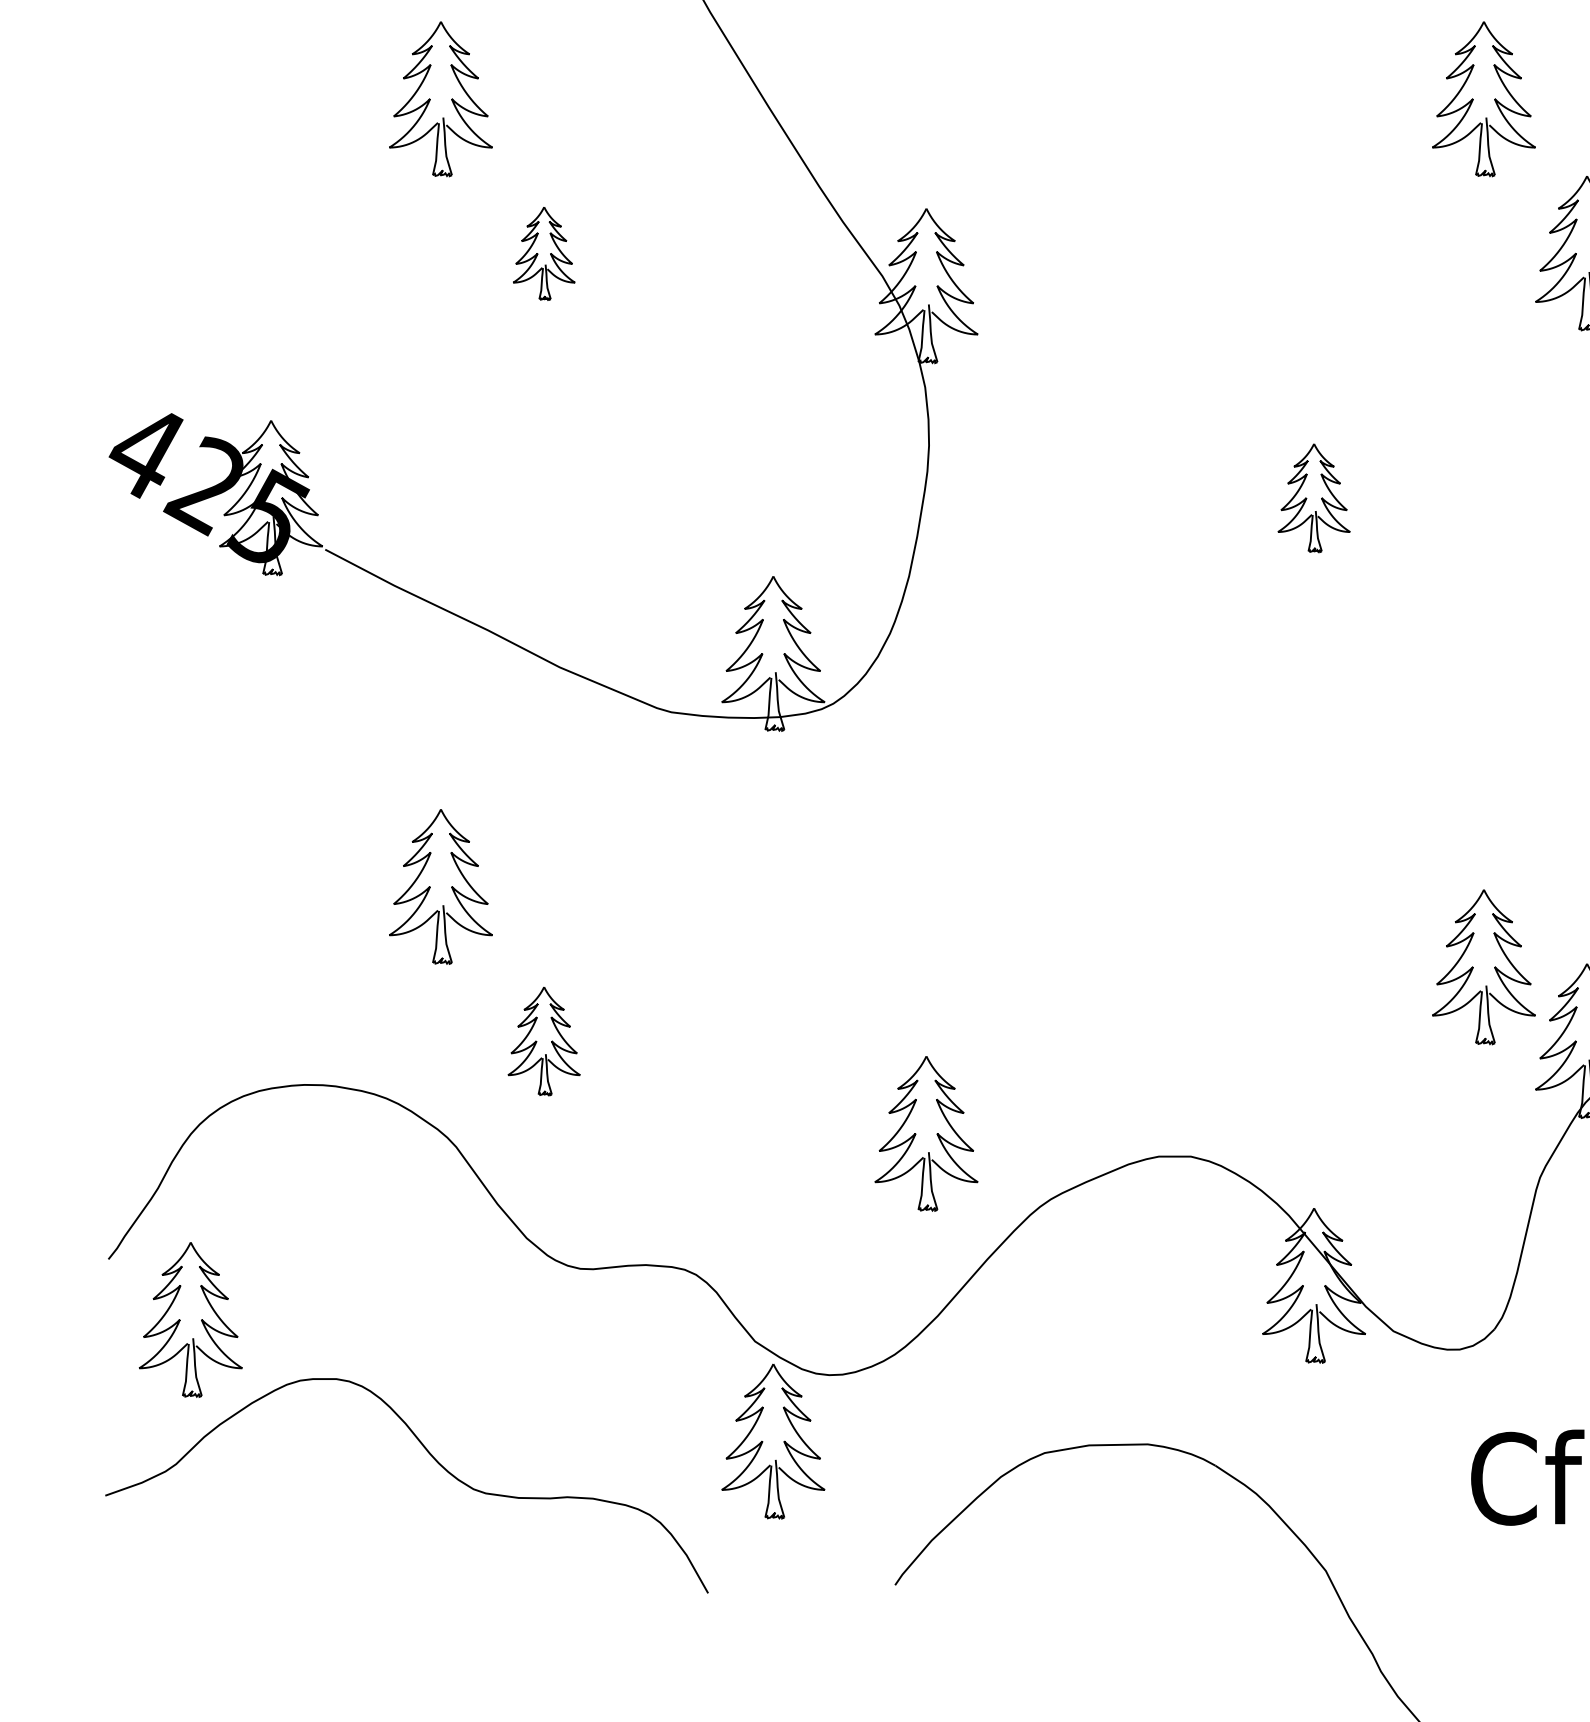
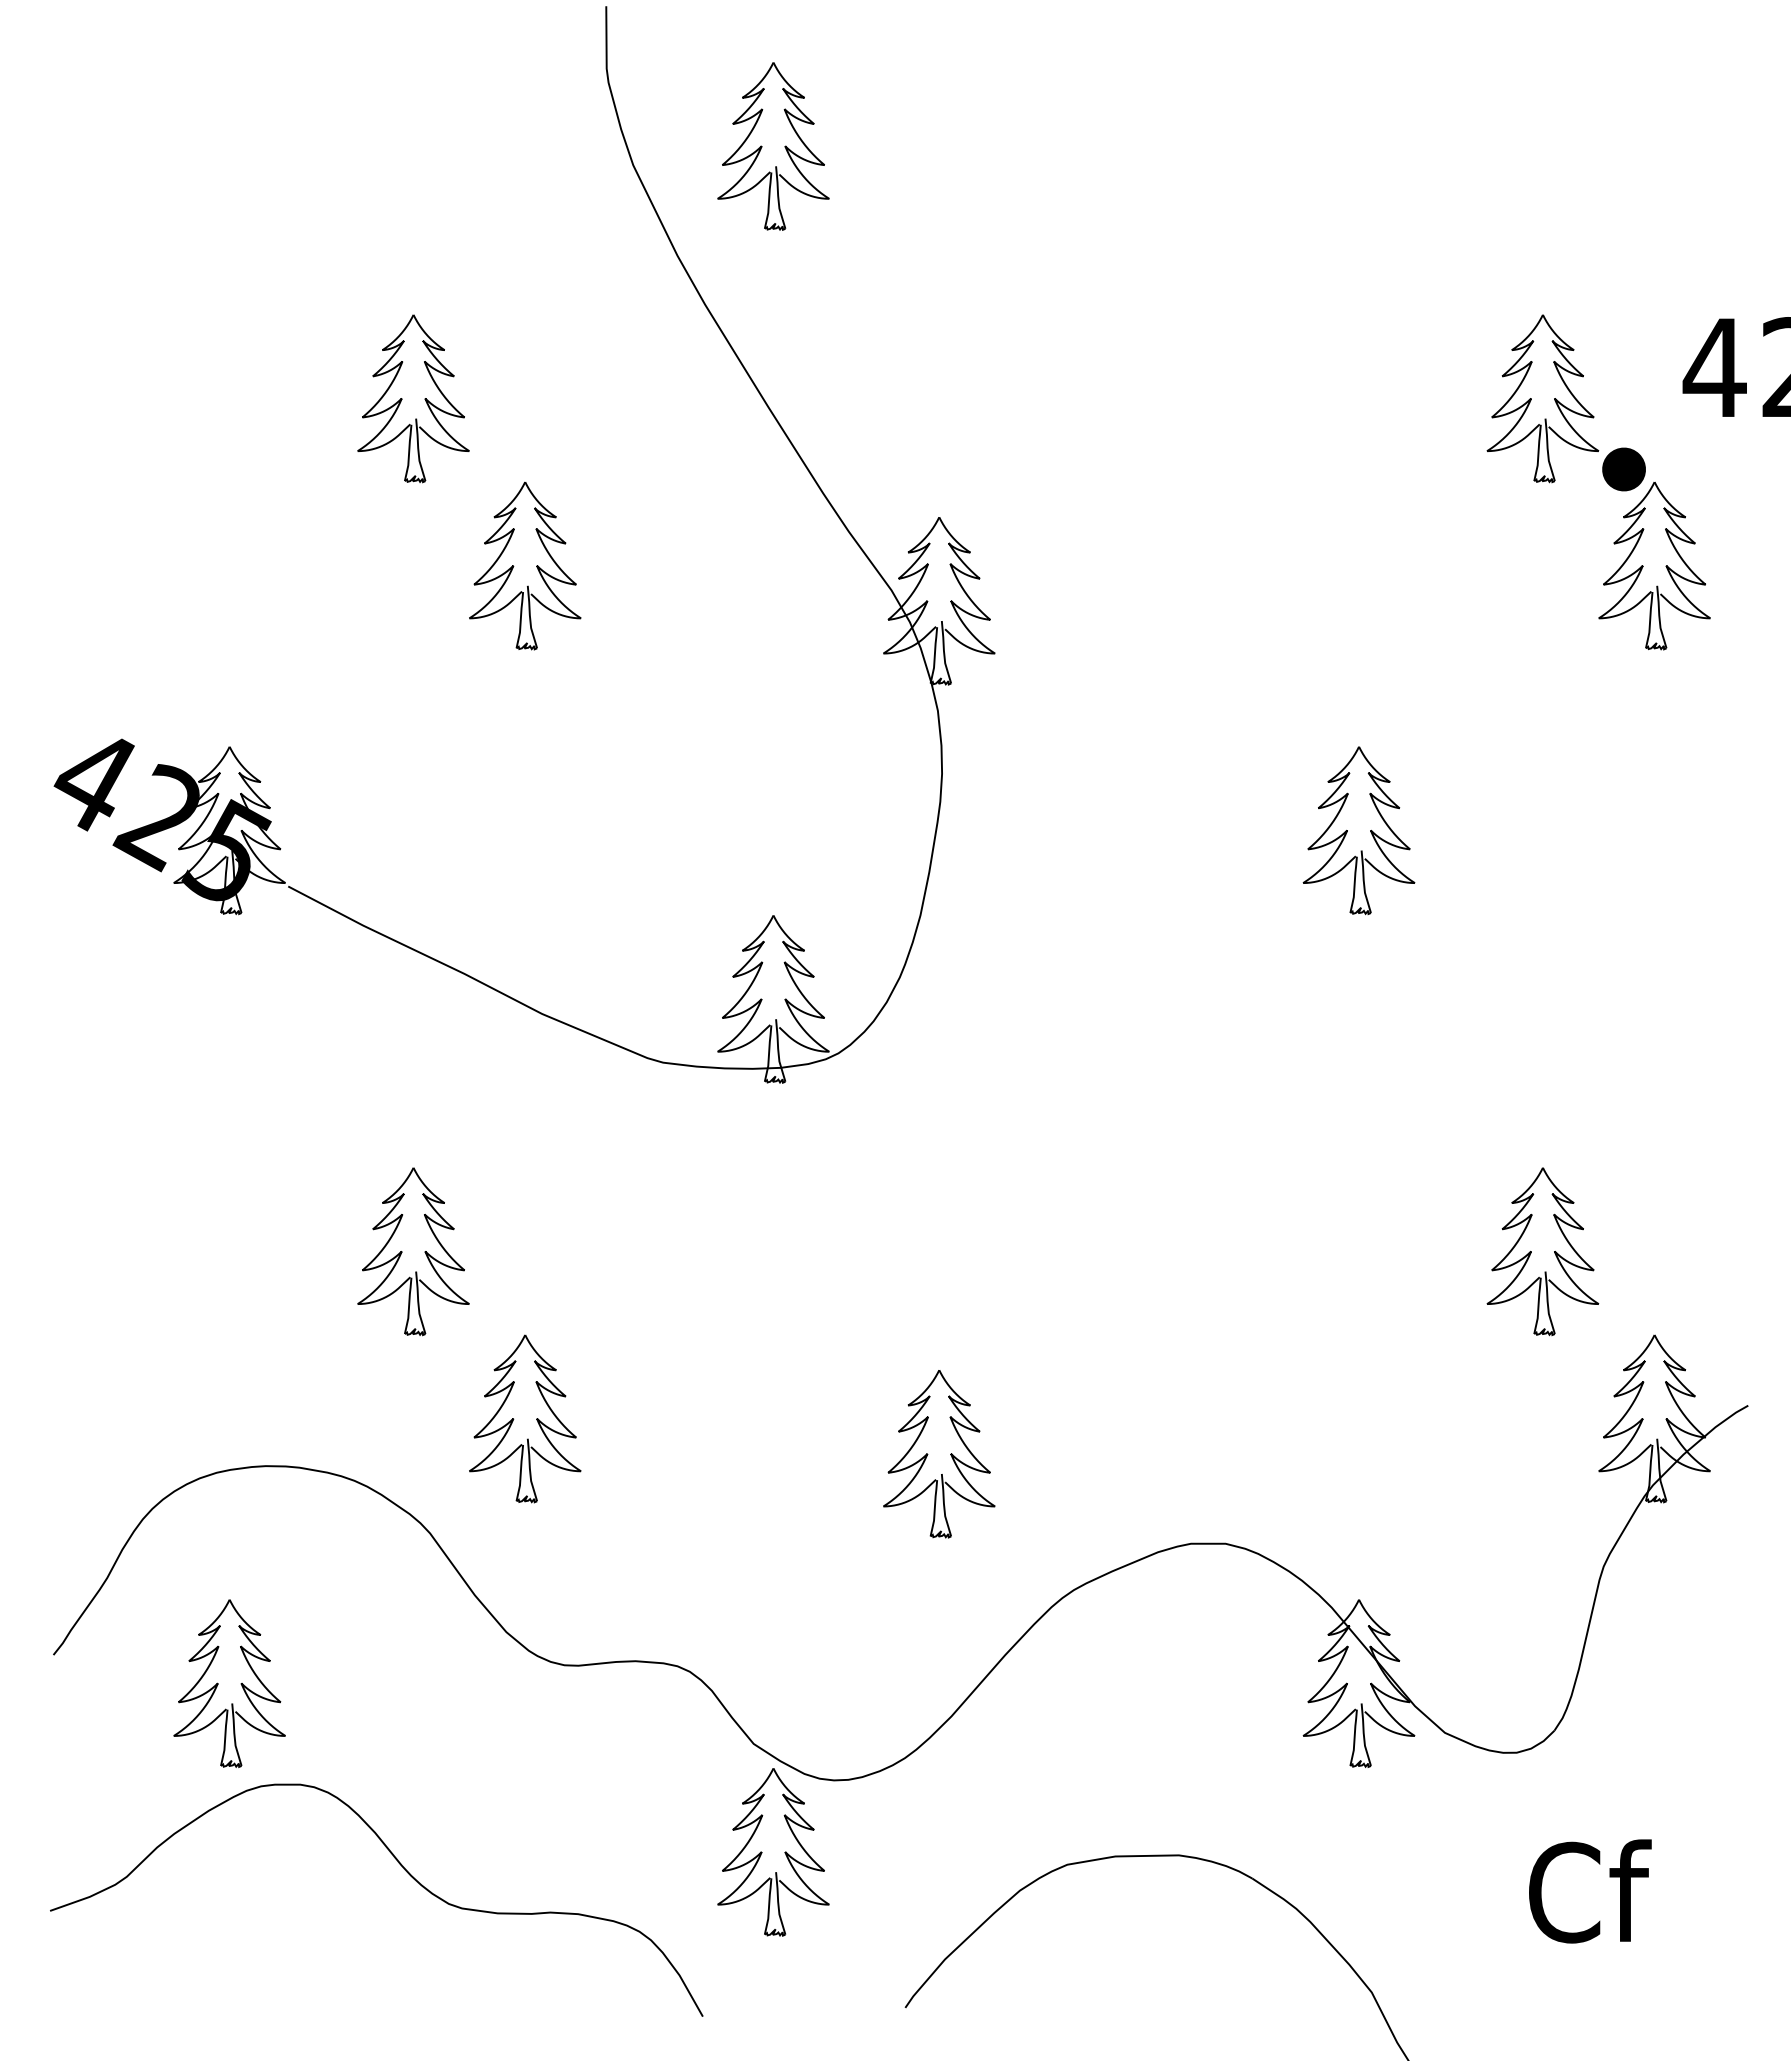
part: (1558, 164) -> (1623, 469), added
part: (544, 253) -> (525, 565), size x1.67
part: (1313, 497) -> (1358, 830), size x1.43
part: (1483, 967) -> (1542, 1251), moved
part: (544, 1040) -> (525, 1418), size x1.43
part: (926, 1134) -> (939, 1454), moved
part: (180, 1319) -> (218, 1683), moved

